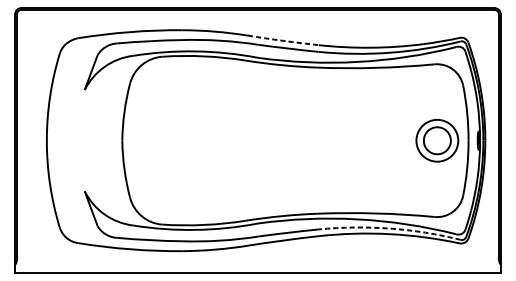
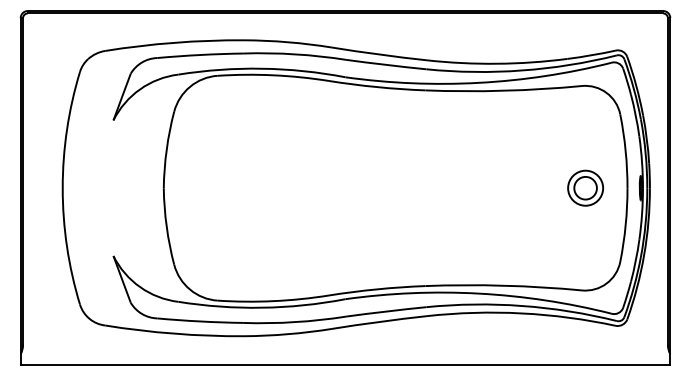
arc: (283, 40) -> (379, 54), dashed -> solid
part: (437, 140) -> (585, 187), size x0.62
arc: (390, 228) -> (522, 305), dashed -> solid

